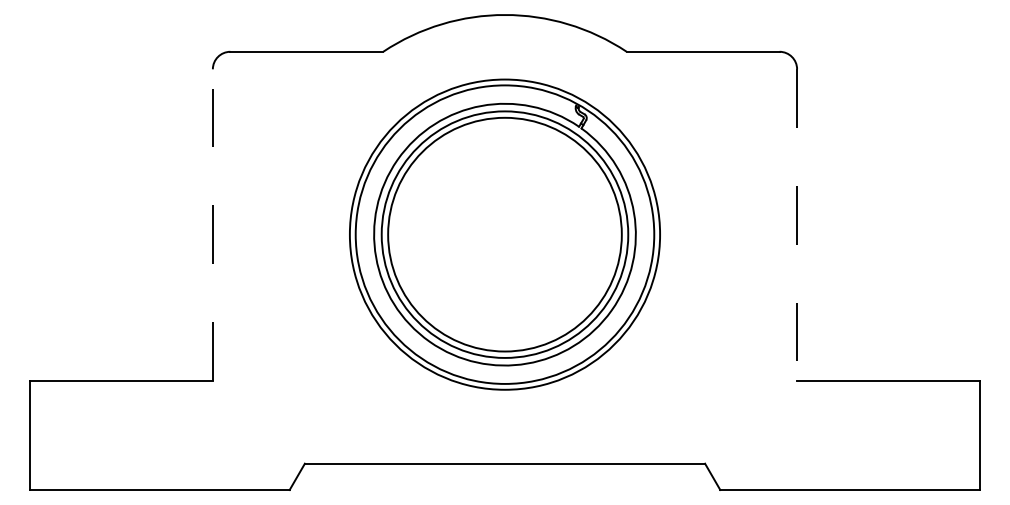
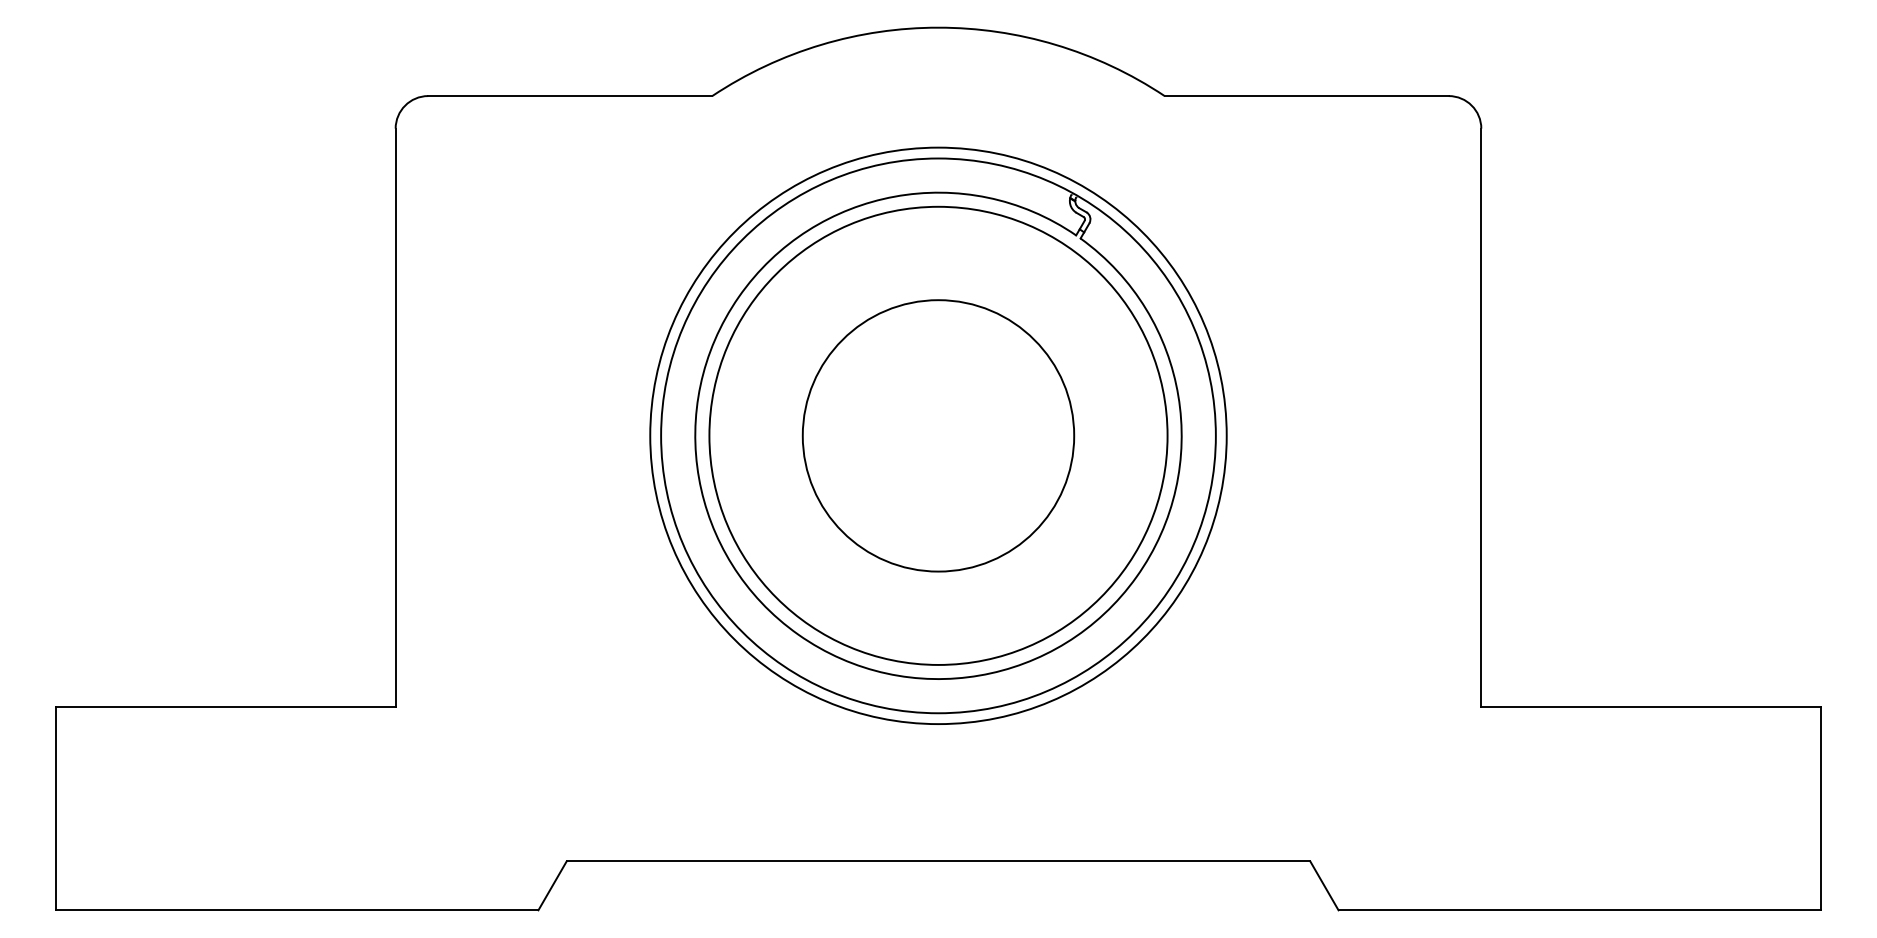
line: (212, 225) -> (394, 418), dashed -> solid
line: (797, 225) -> (1482, 418), dashed -> solid
circle: (504, 234) -> (937, 435), size x0.62

